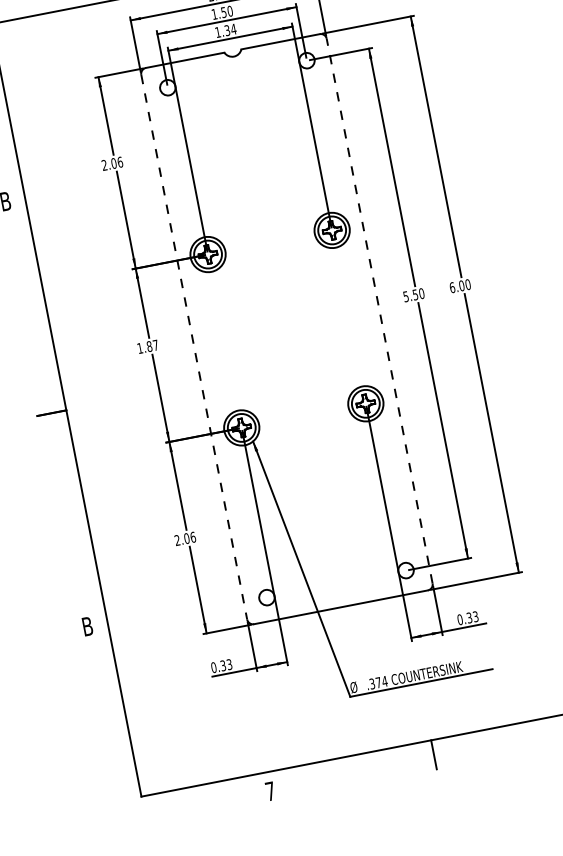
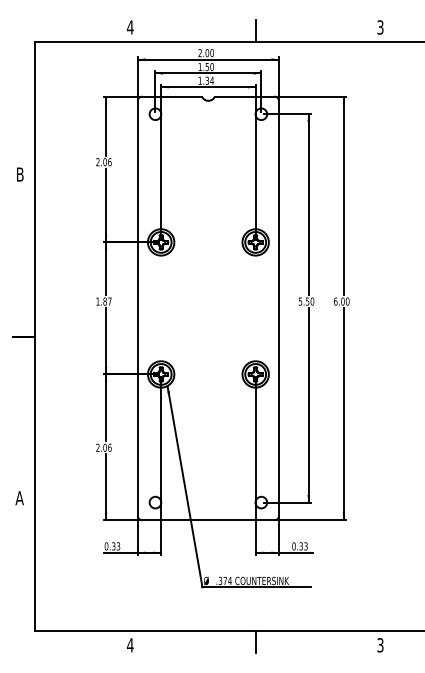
line: (380, 309) -> (279, 307), dashed -> solid
line: (193, 347) -> (137, 308), dashed -> solid
text: (87, 626) -> (19, 498), B -> A
text: (270, 791) -> (130, 645), 7 -> 4

